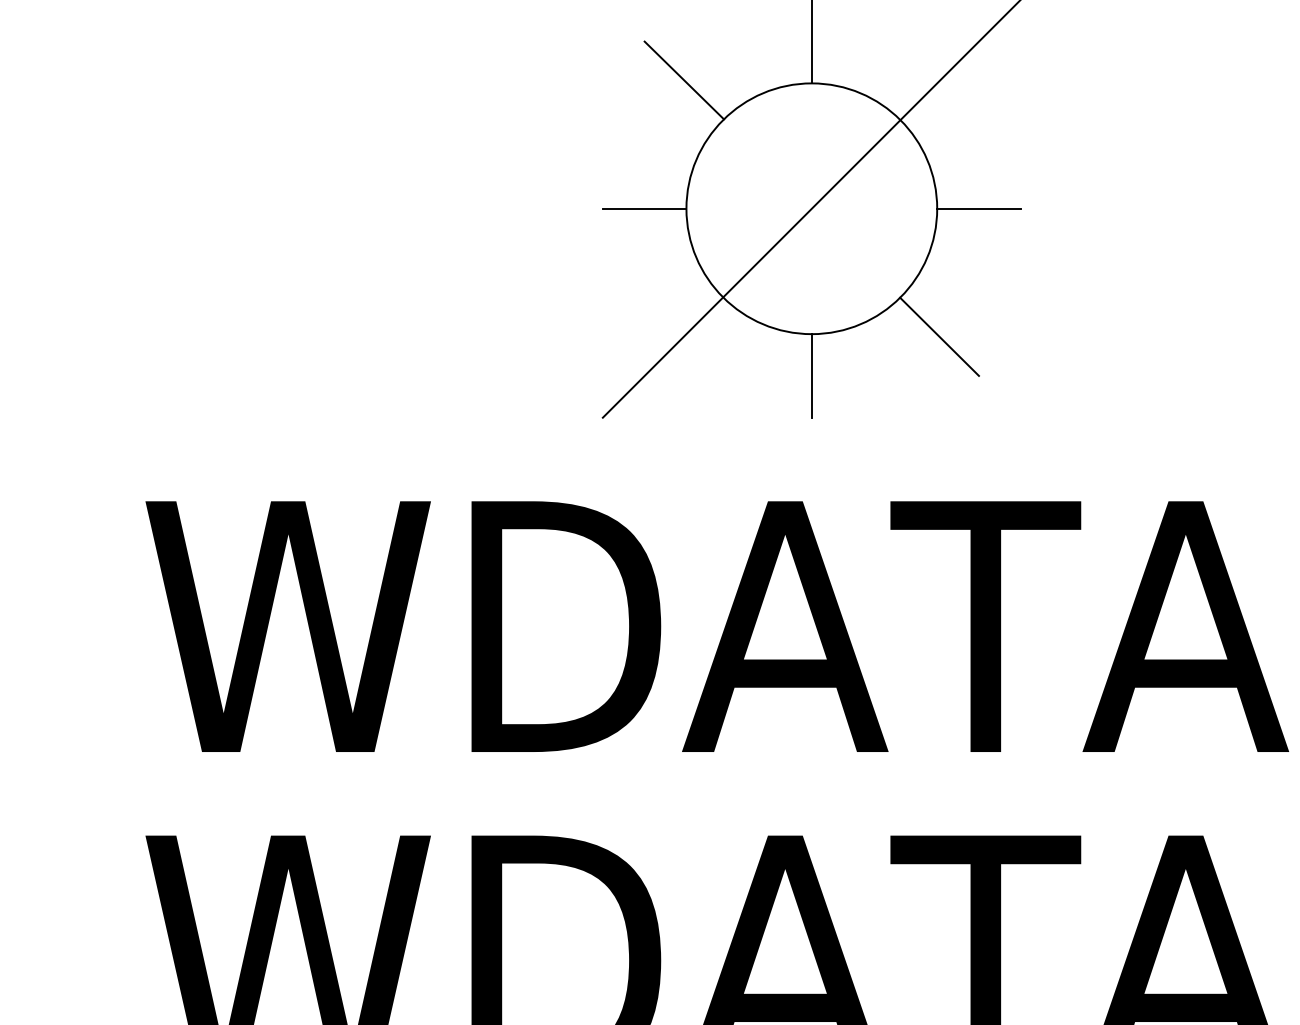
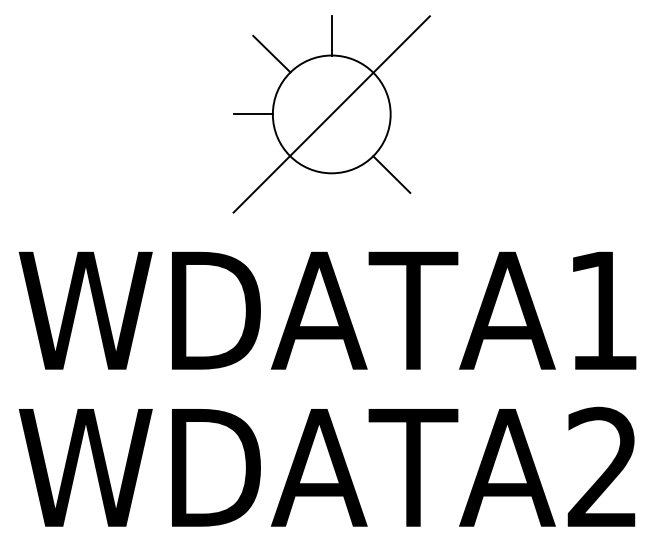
line: (977, 208) -> (409, 114), removed
line: (811, 374) -> (331, 192), removed

